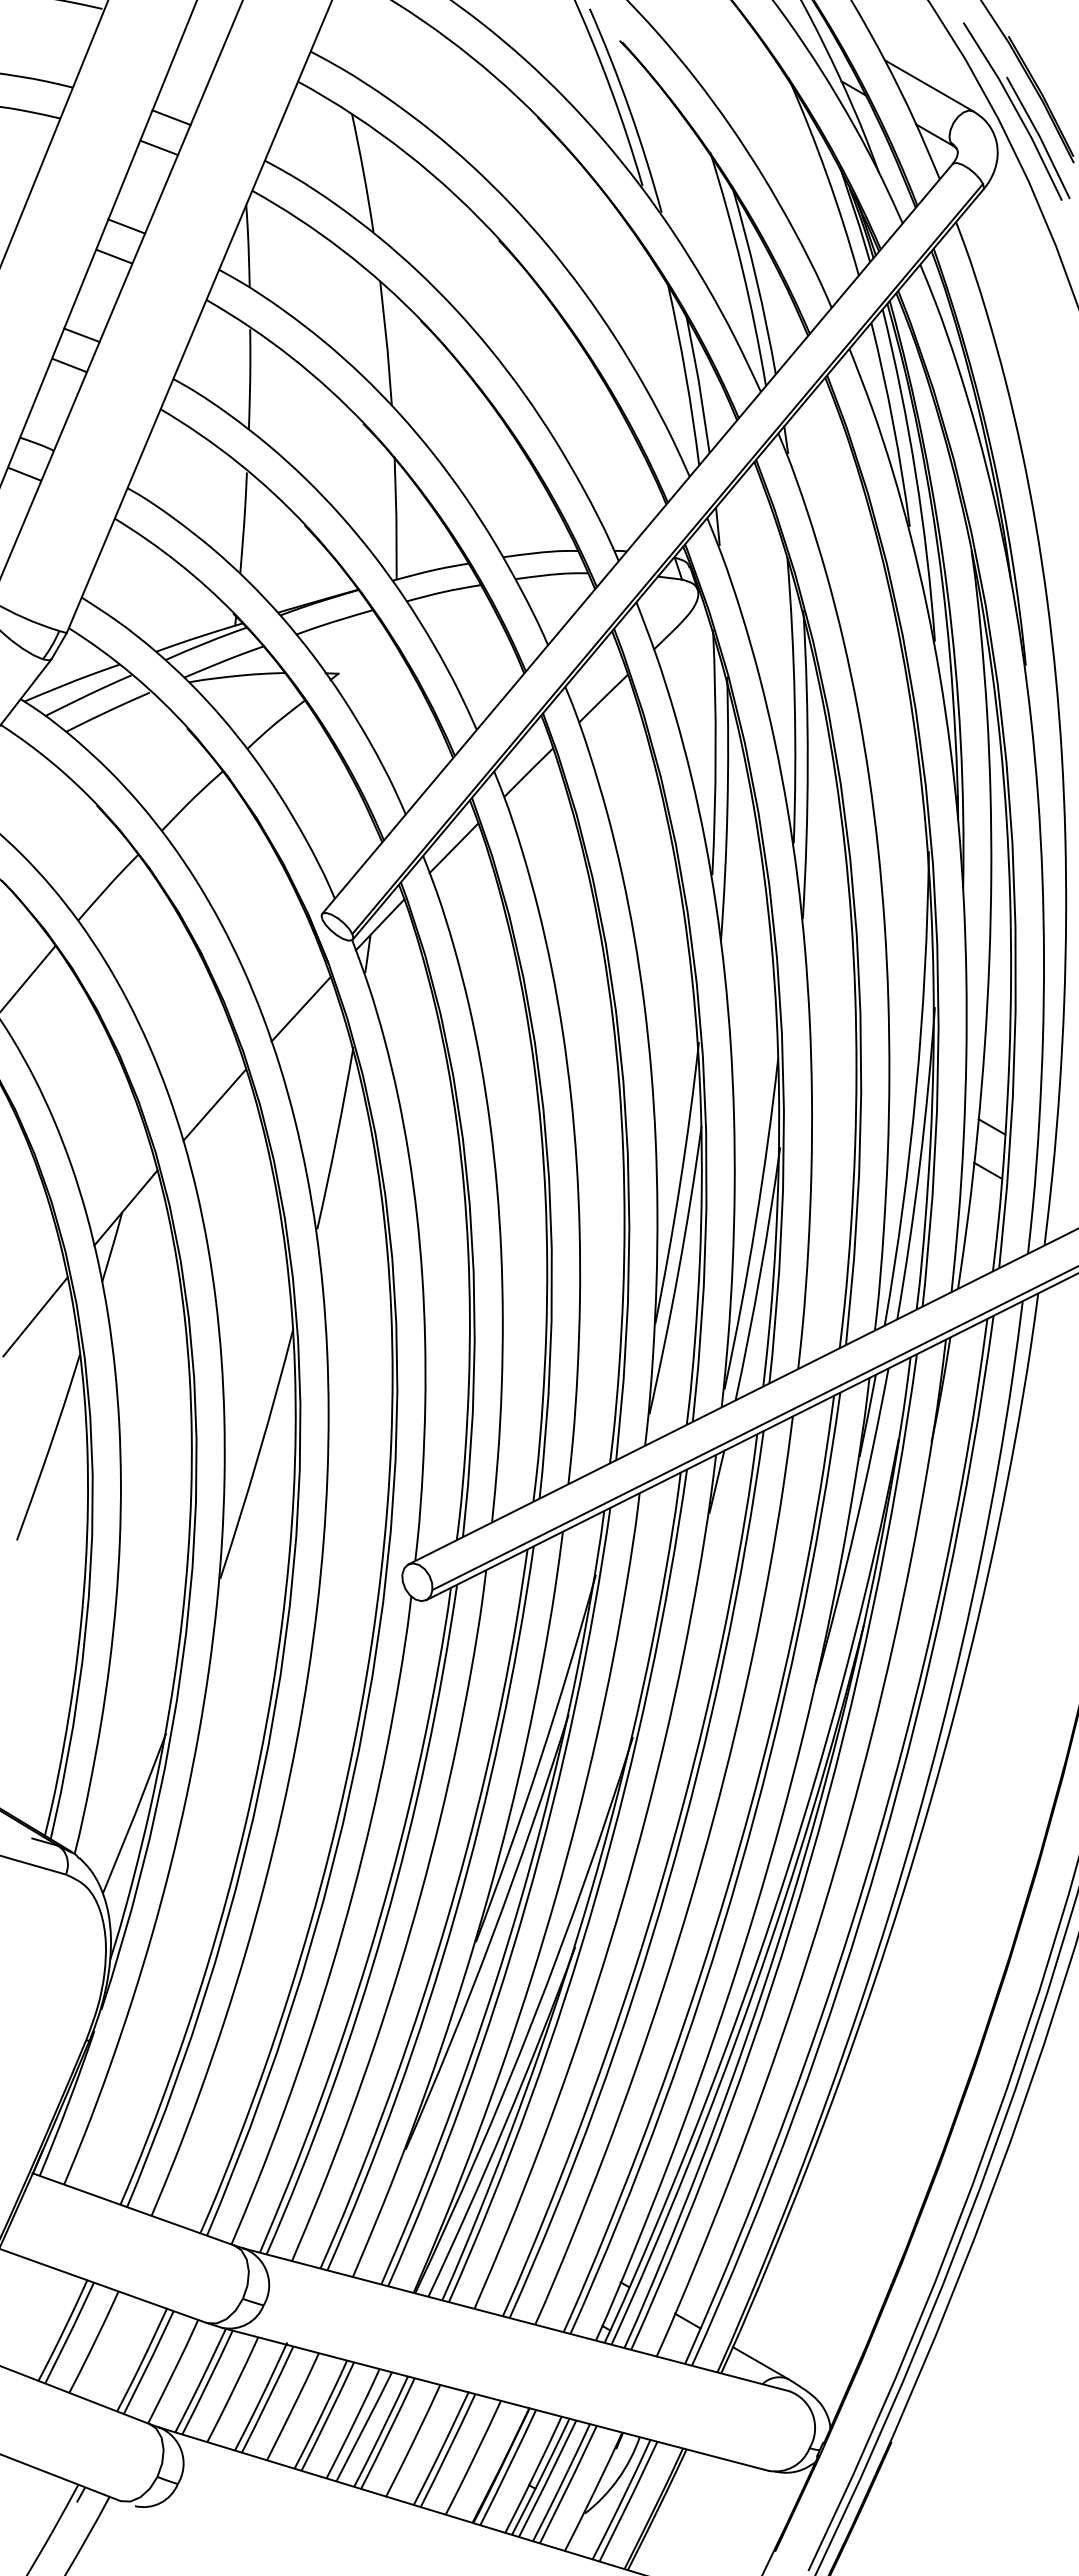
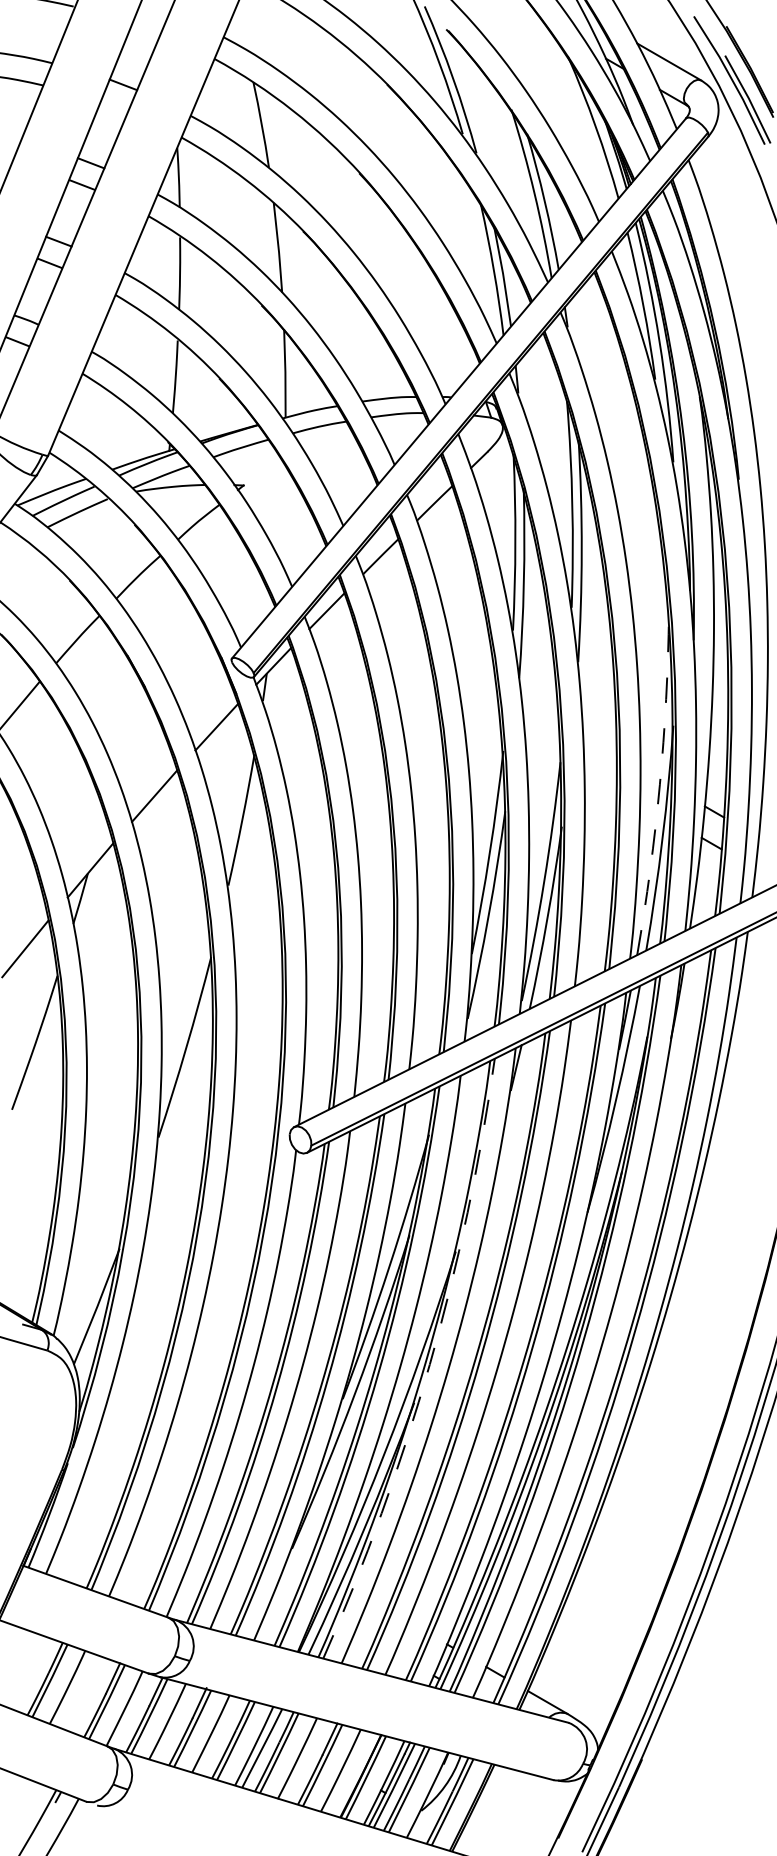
line: (159, 147) -> (114, 106), removed
arc: (916, 1089) -> (660, 785), solid -> dashed
arc: (596, 1894) -> (429, 1364), solid -> dashed

